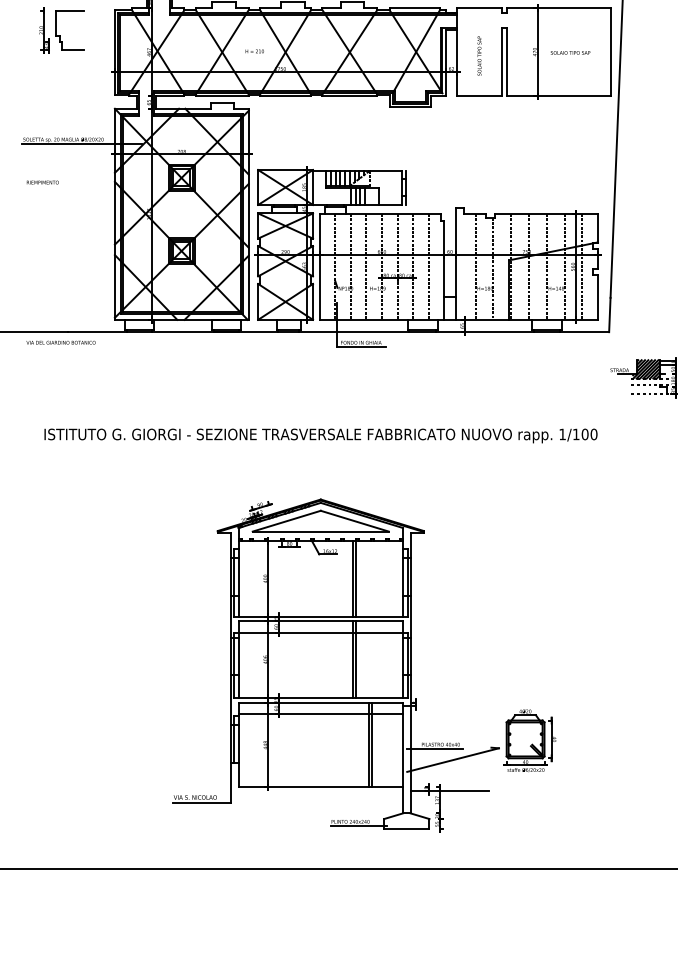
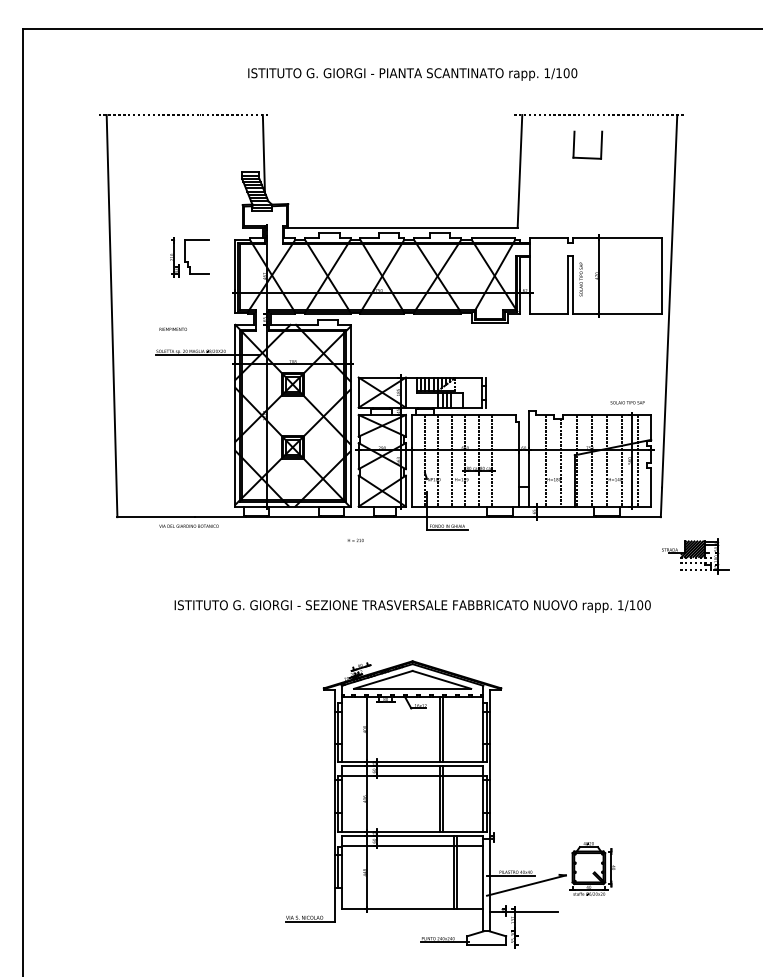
text: (254, 50) -> (355, 539), moved
text: (570, 52) -> (627, 402), moved
text: (478, 56) -> (580, 279), moved
text: (41, 181) -> (172, 328), moved
line: (428, 266) -> (505, 460), removed

